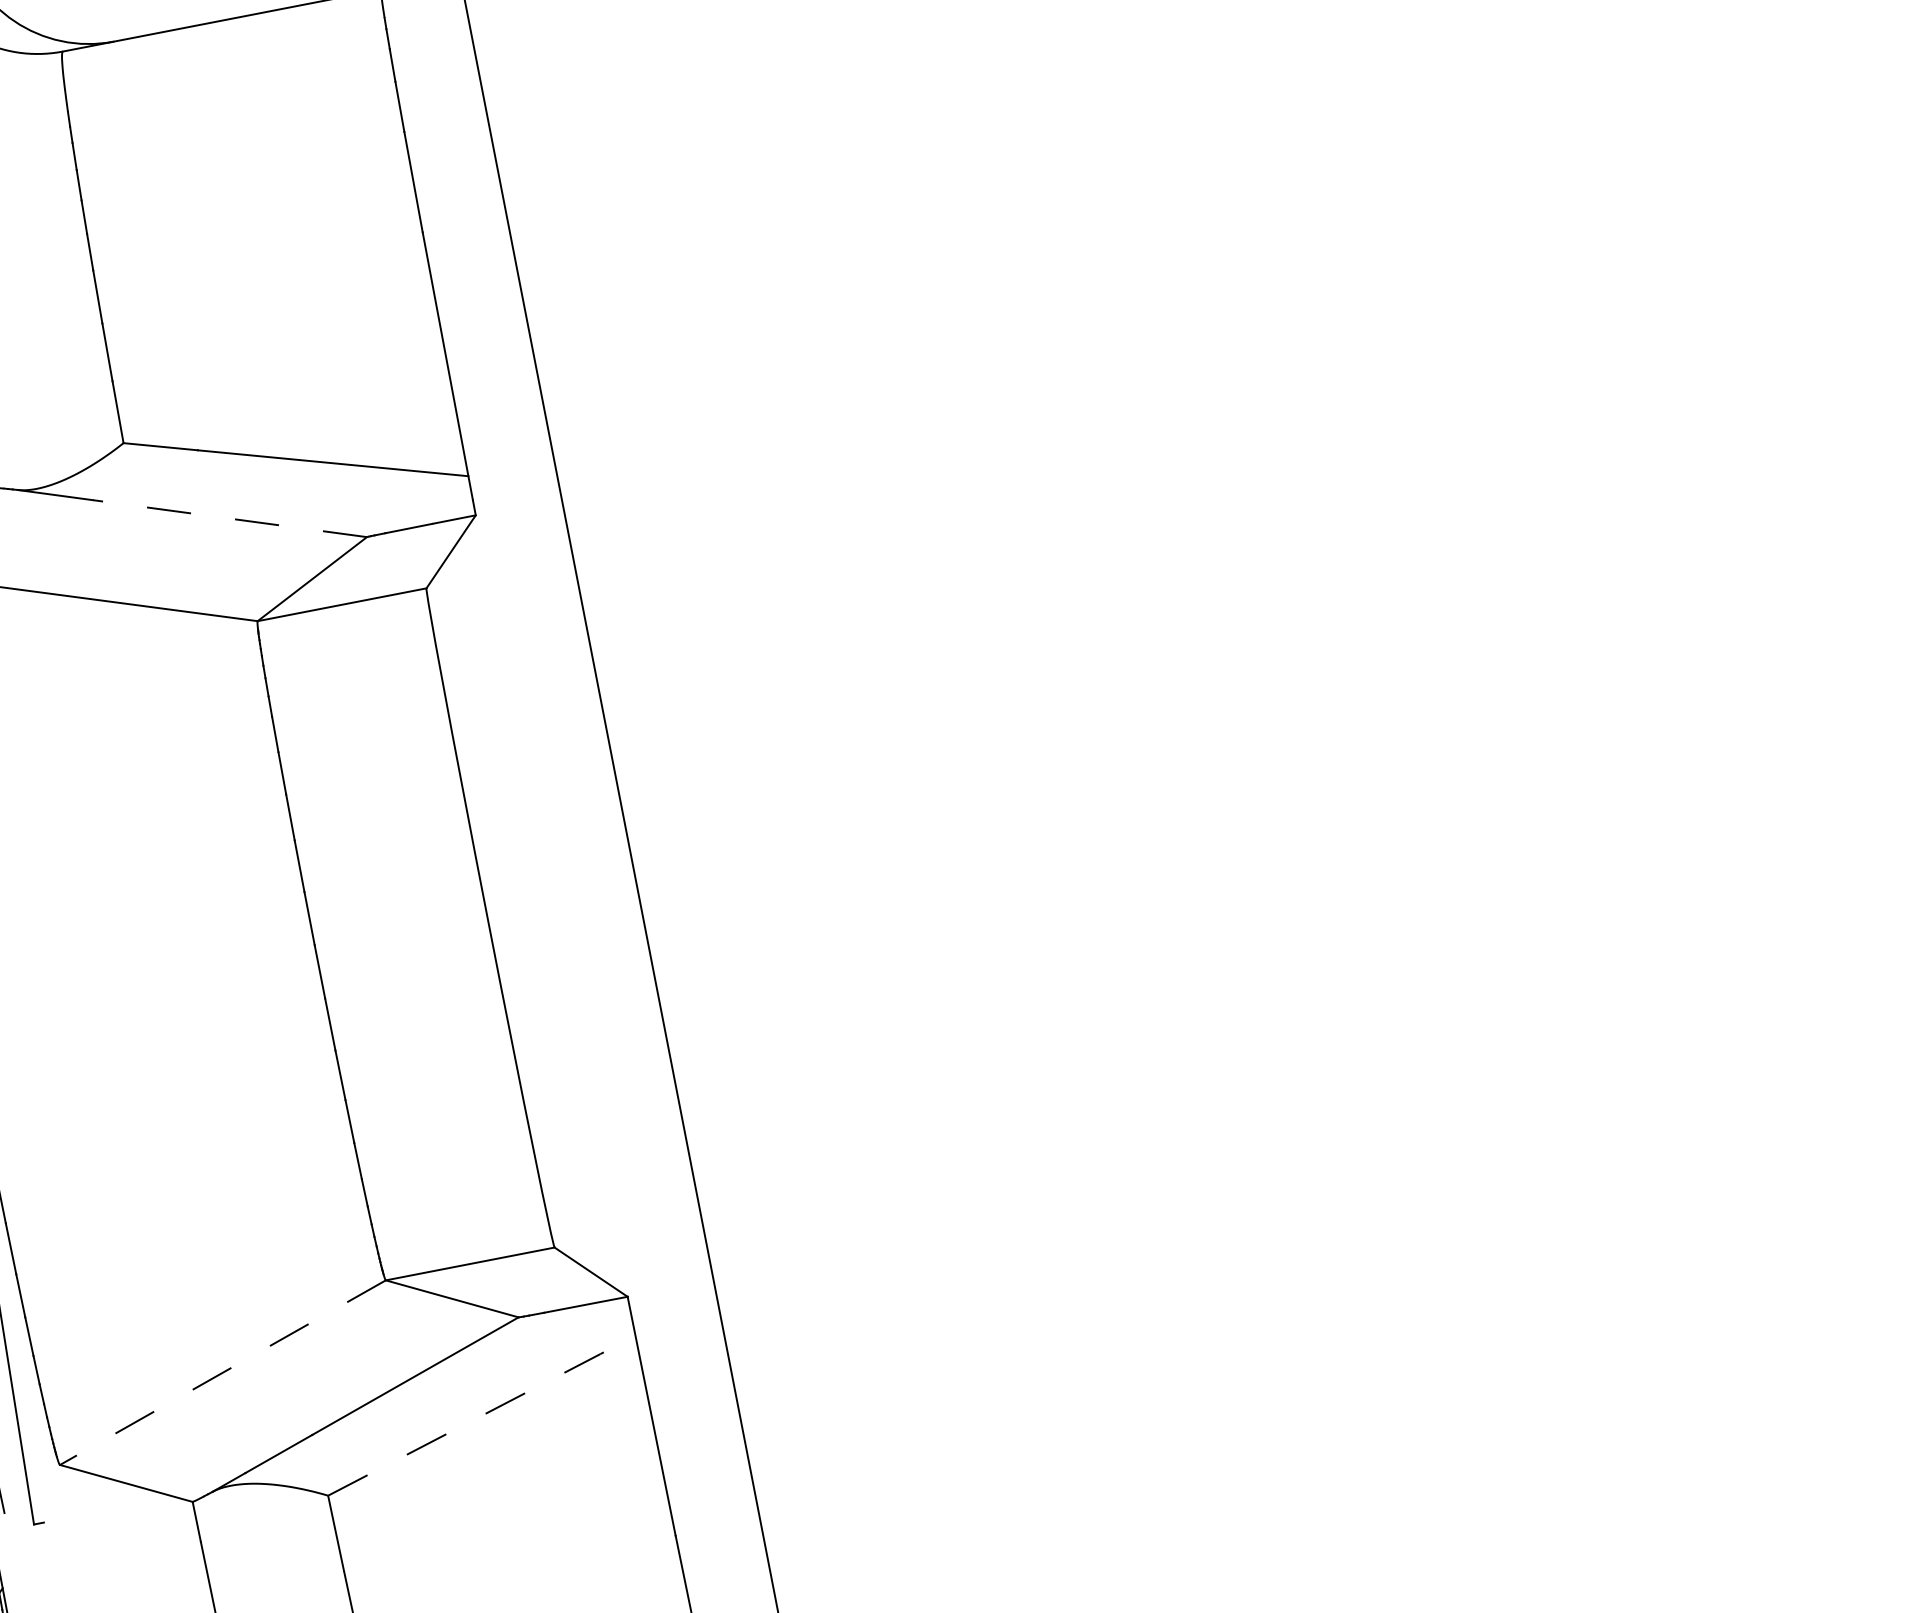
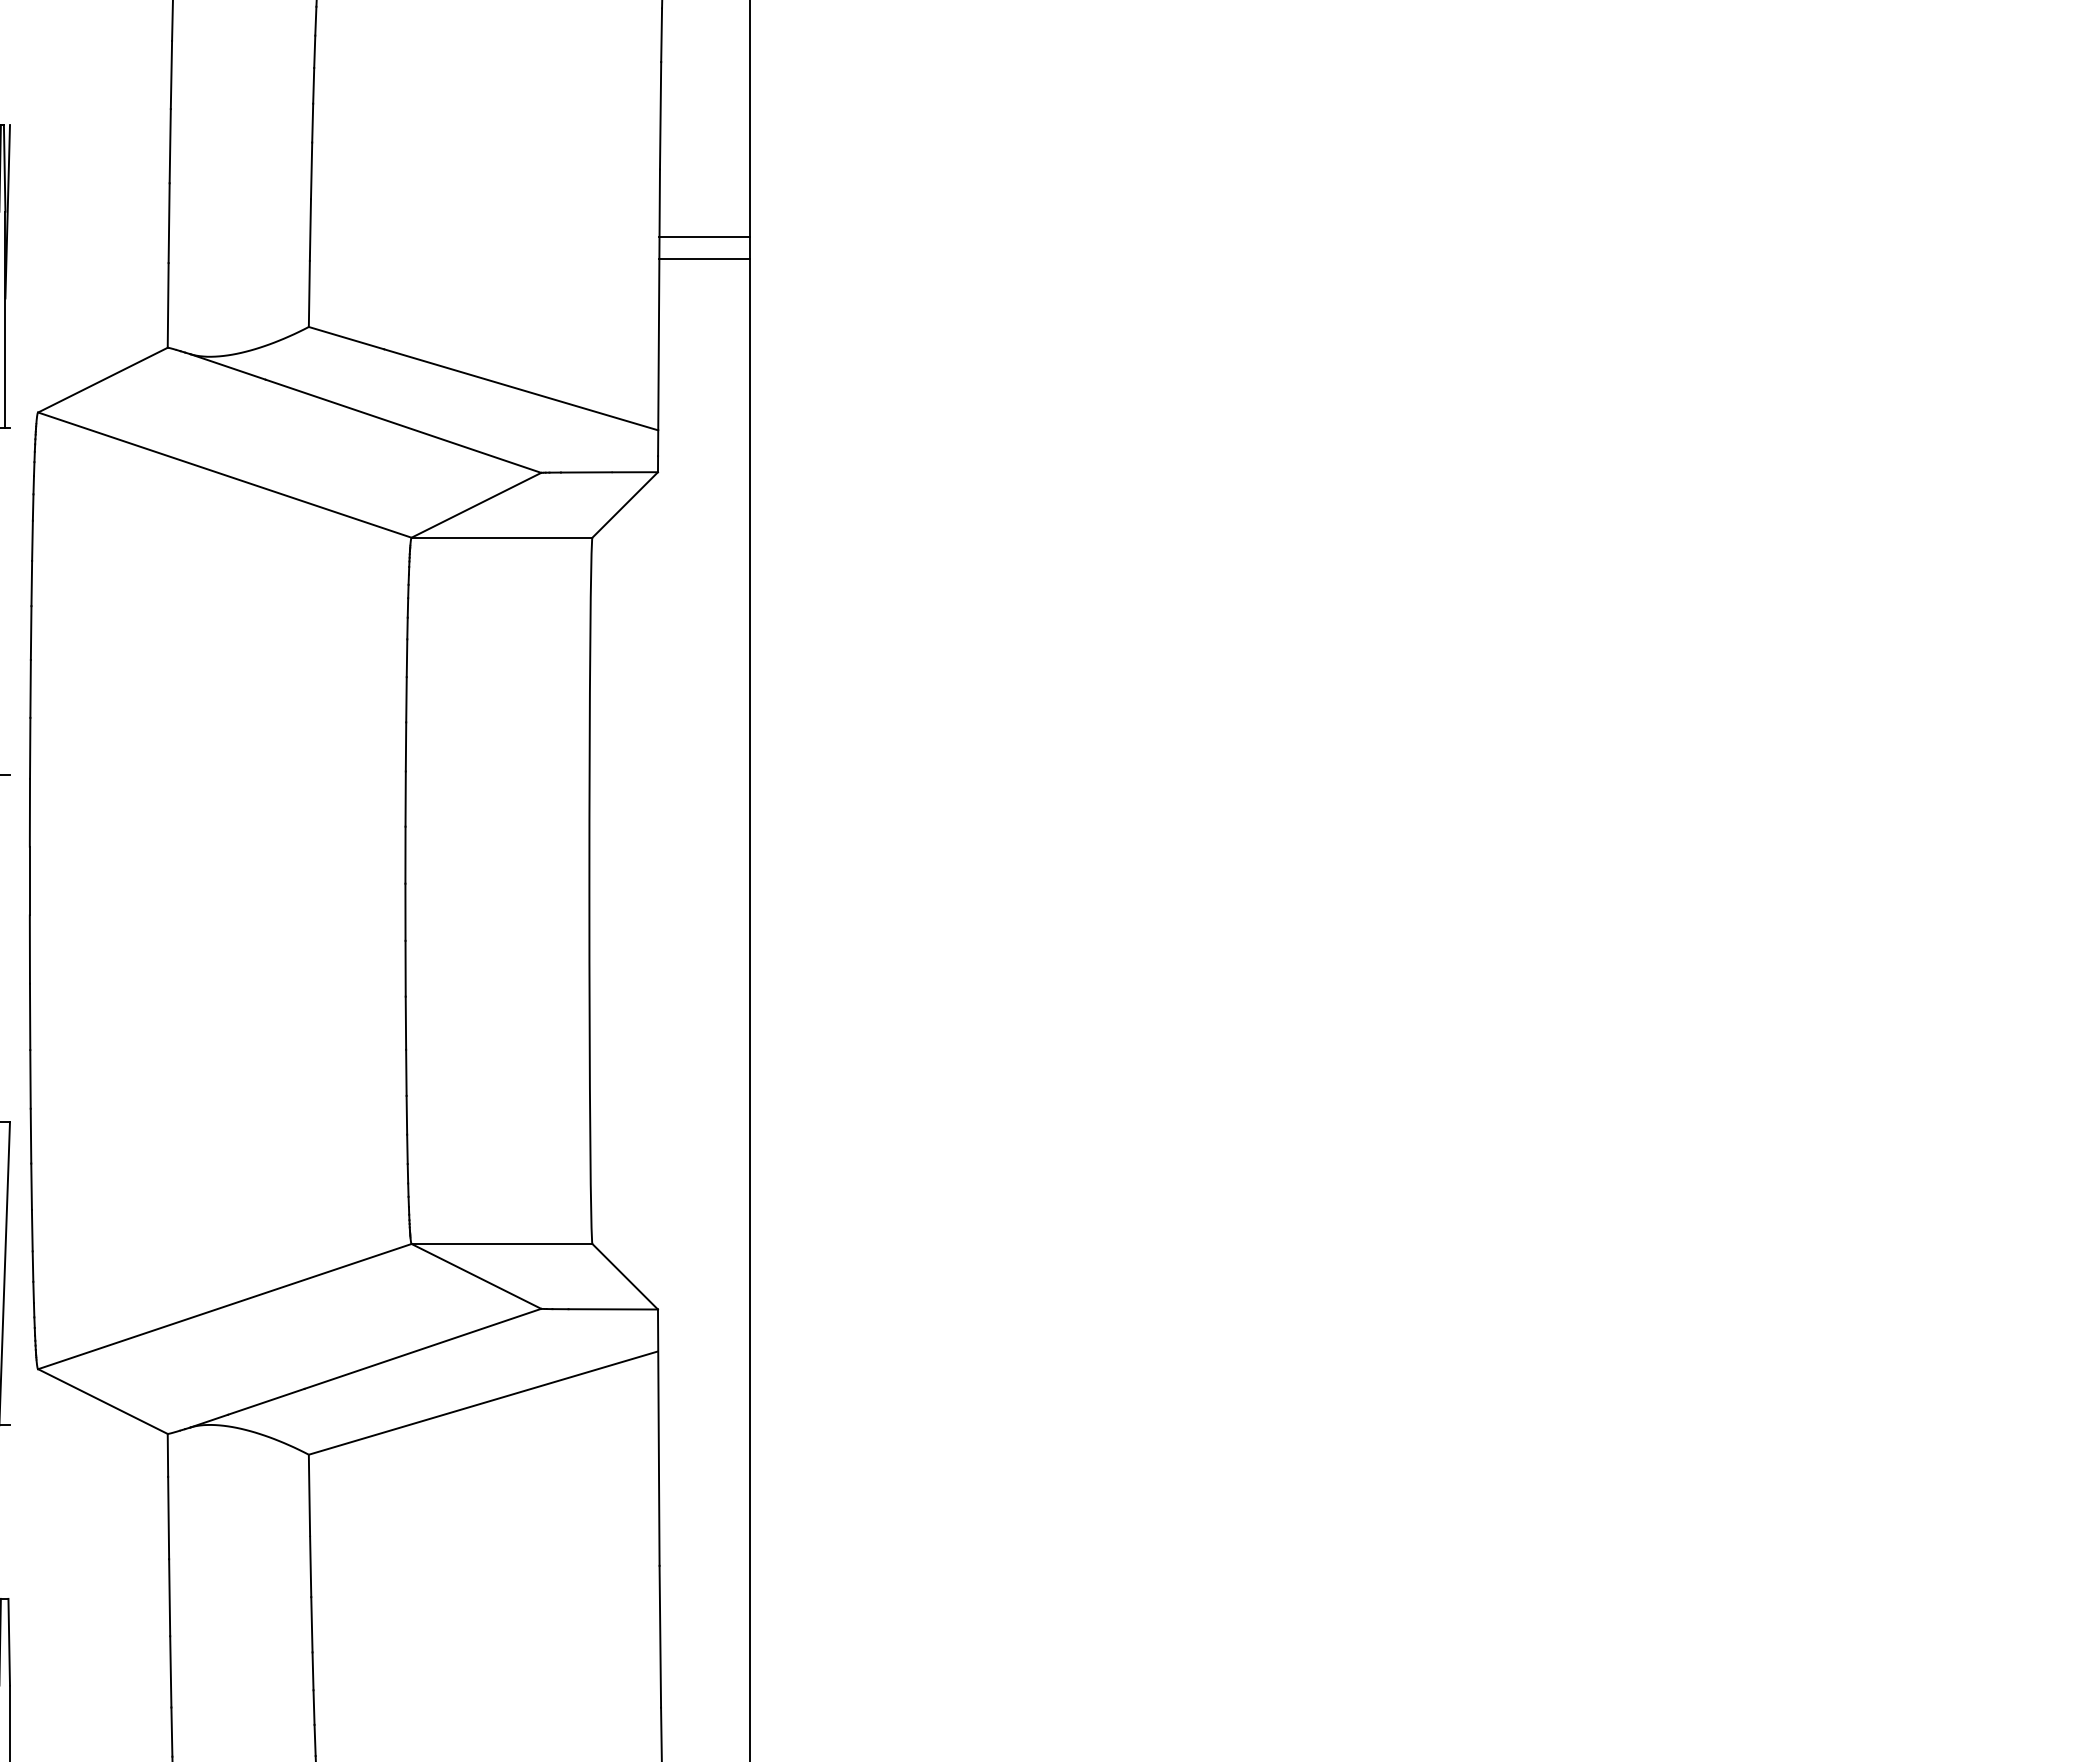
line: (476, 287) -> (704, 237), added
line: (480, 308) -> (704, 259), added
line: (229, 518) -> (403, 426), dashed -> solid
line: (222, 1372) -> (224, 1306), dashed -> solid
line: (482, 1415) -> (484, 1402), dashed -> solid

